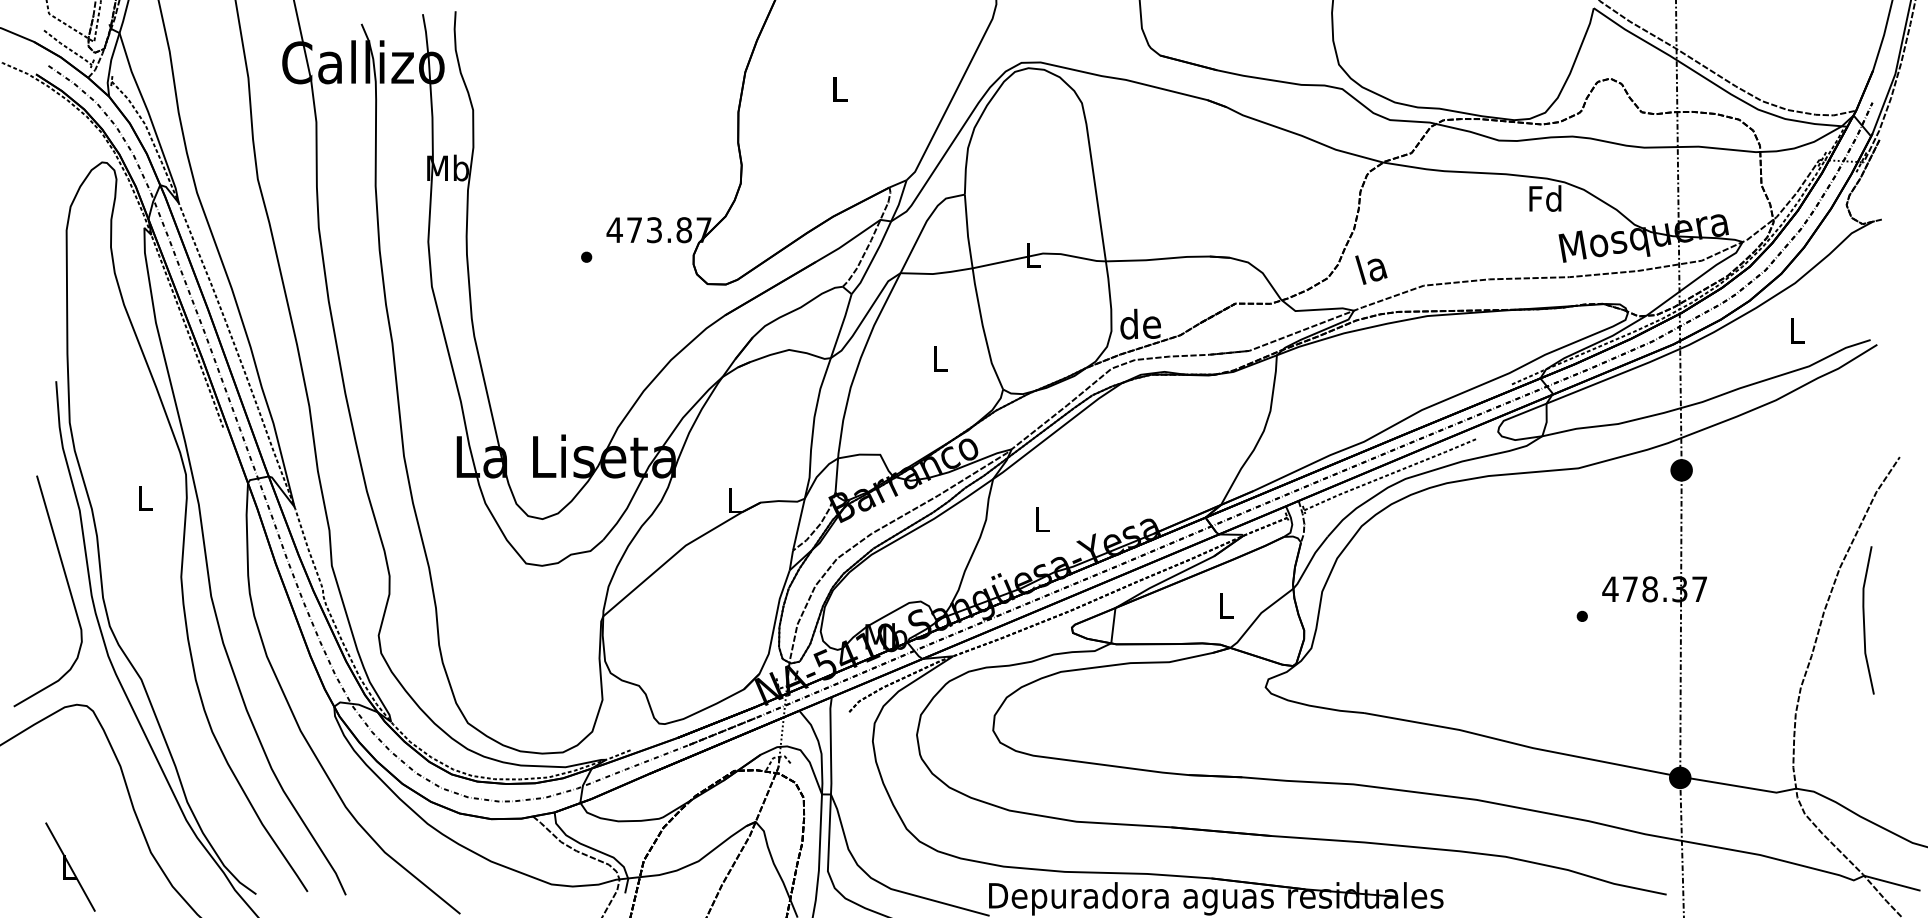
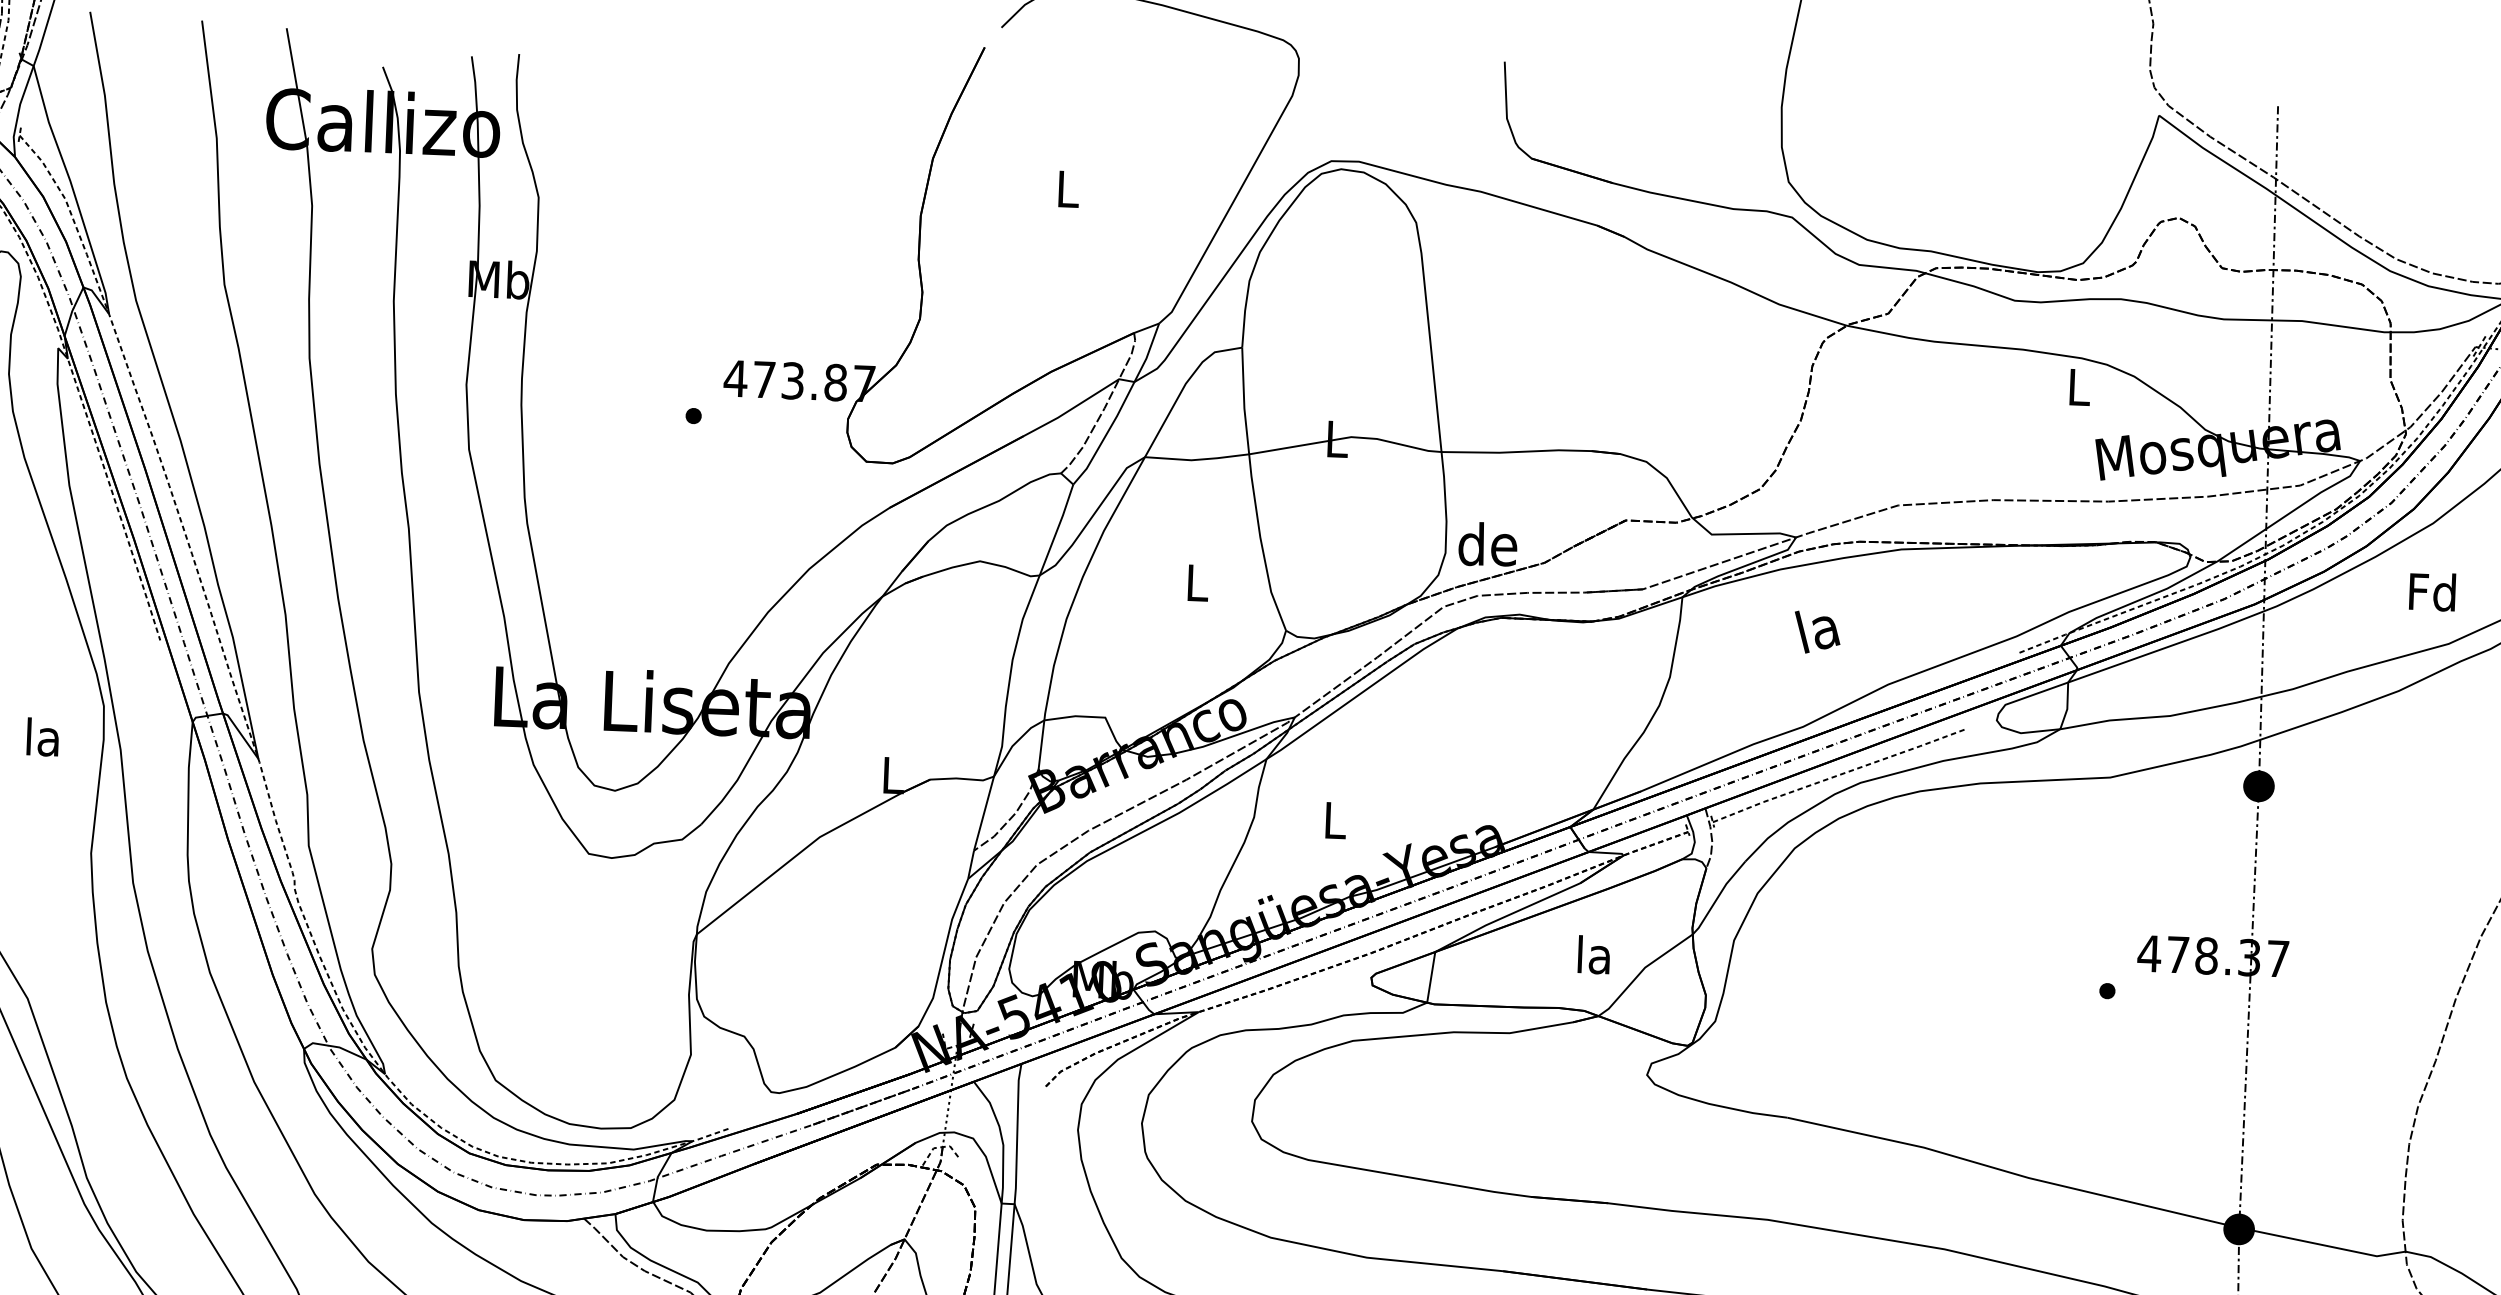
text: (1545, 198) -> (2078, 386), Fd -> L
text: (1371, 269) -> (1817, 631), moved
text: (1796, 330) -> (2432, 591), L -> Fd
text: (144, 497) -> (42, 736), L -> la
text: (1225, 605) -> (1593, 954), L -> la

